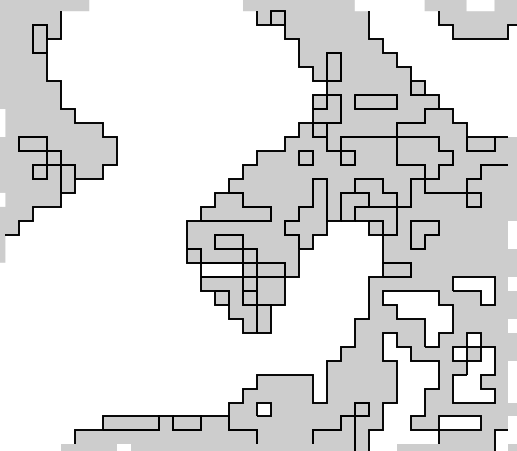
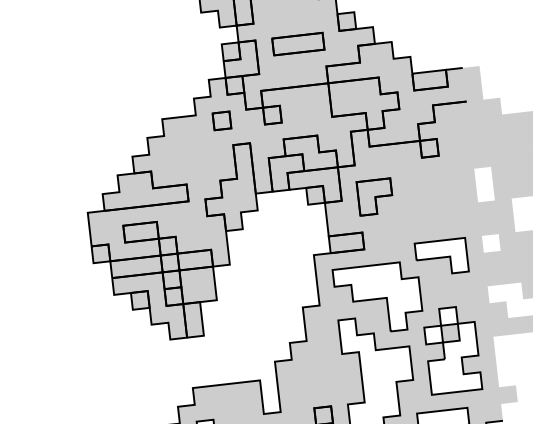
fill: (221, 269) -> (135, 266), added

